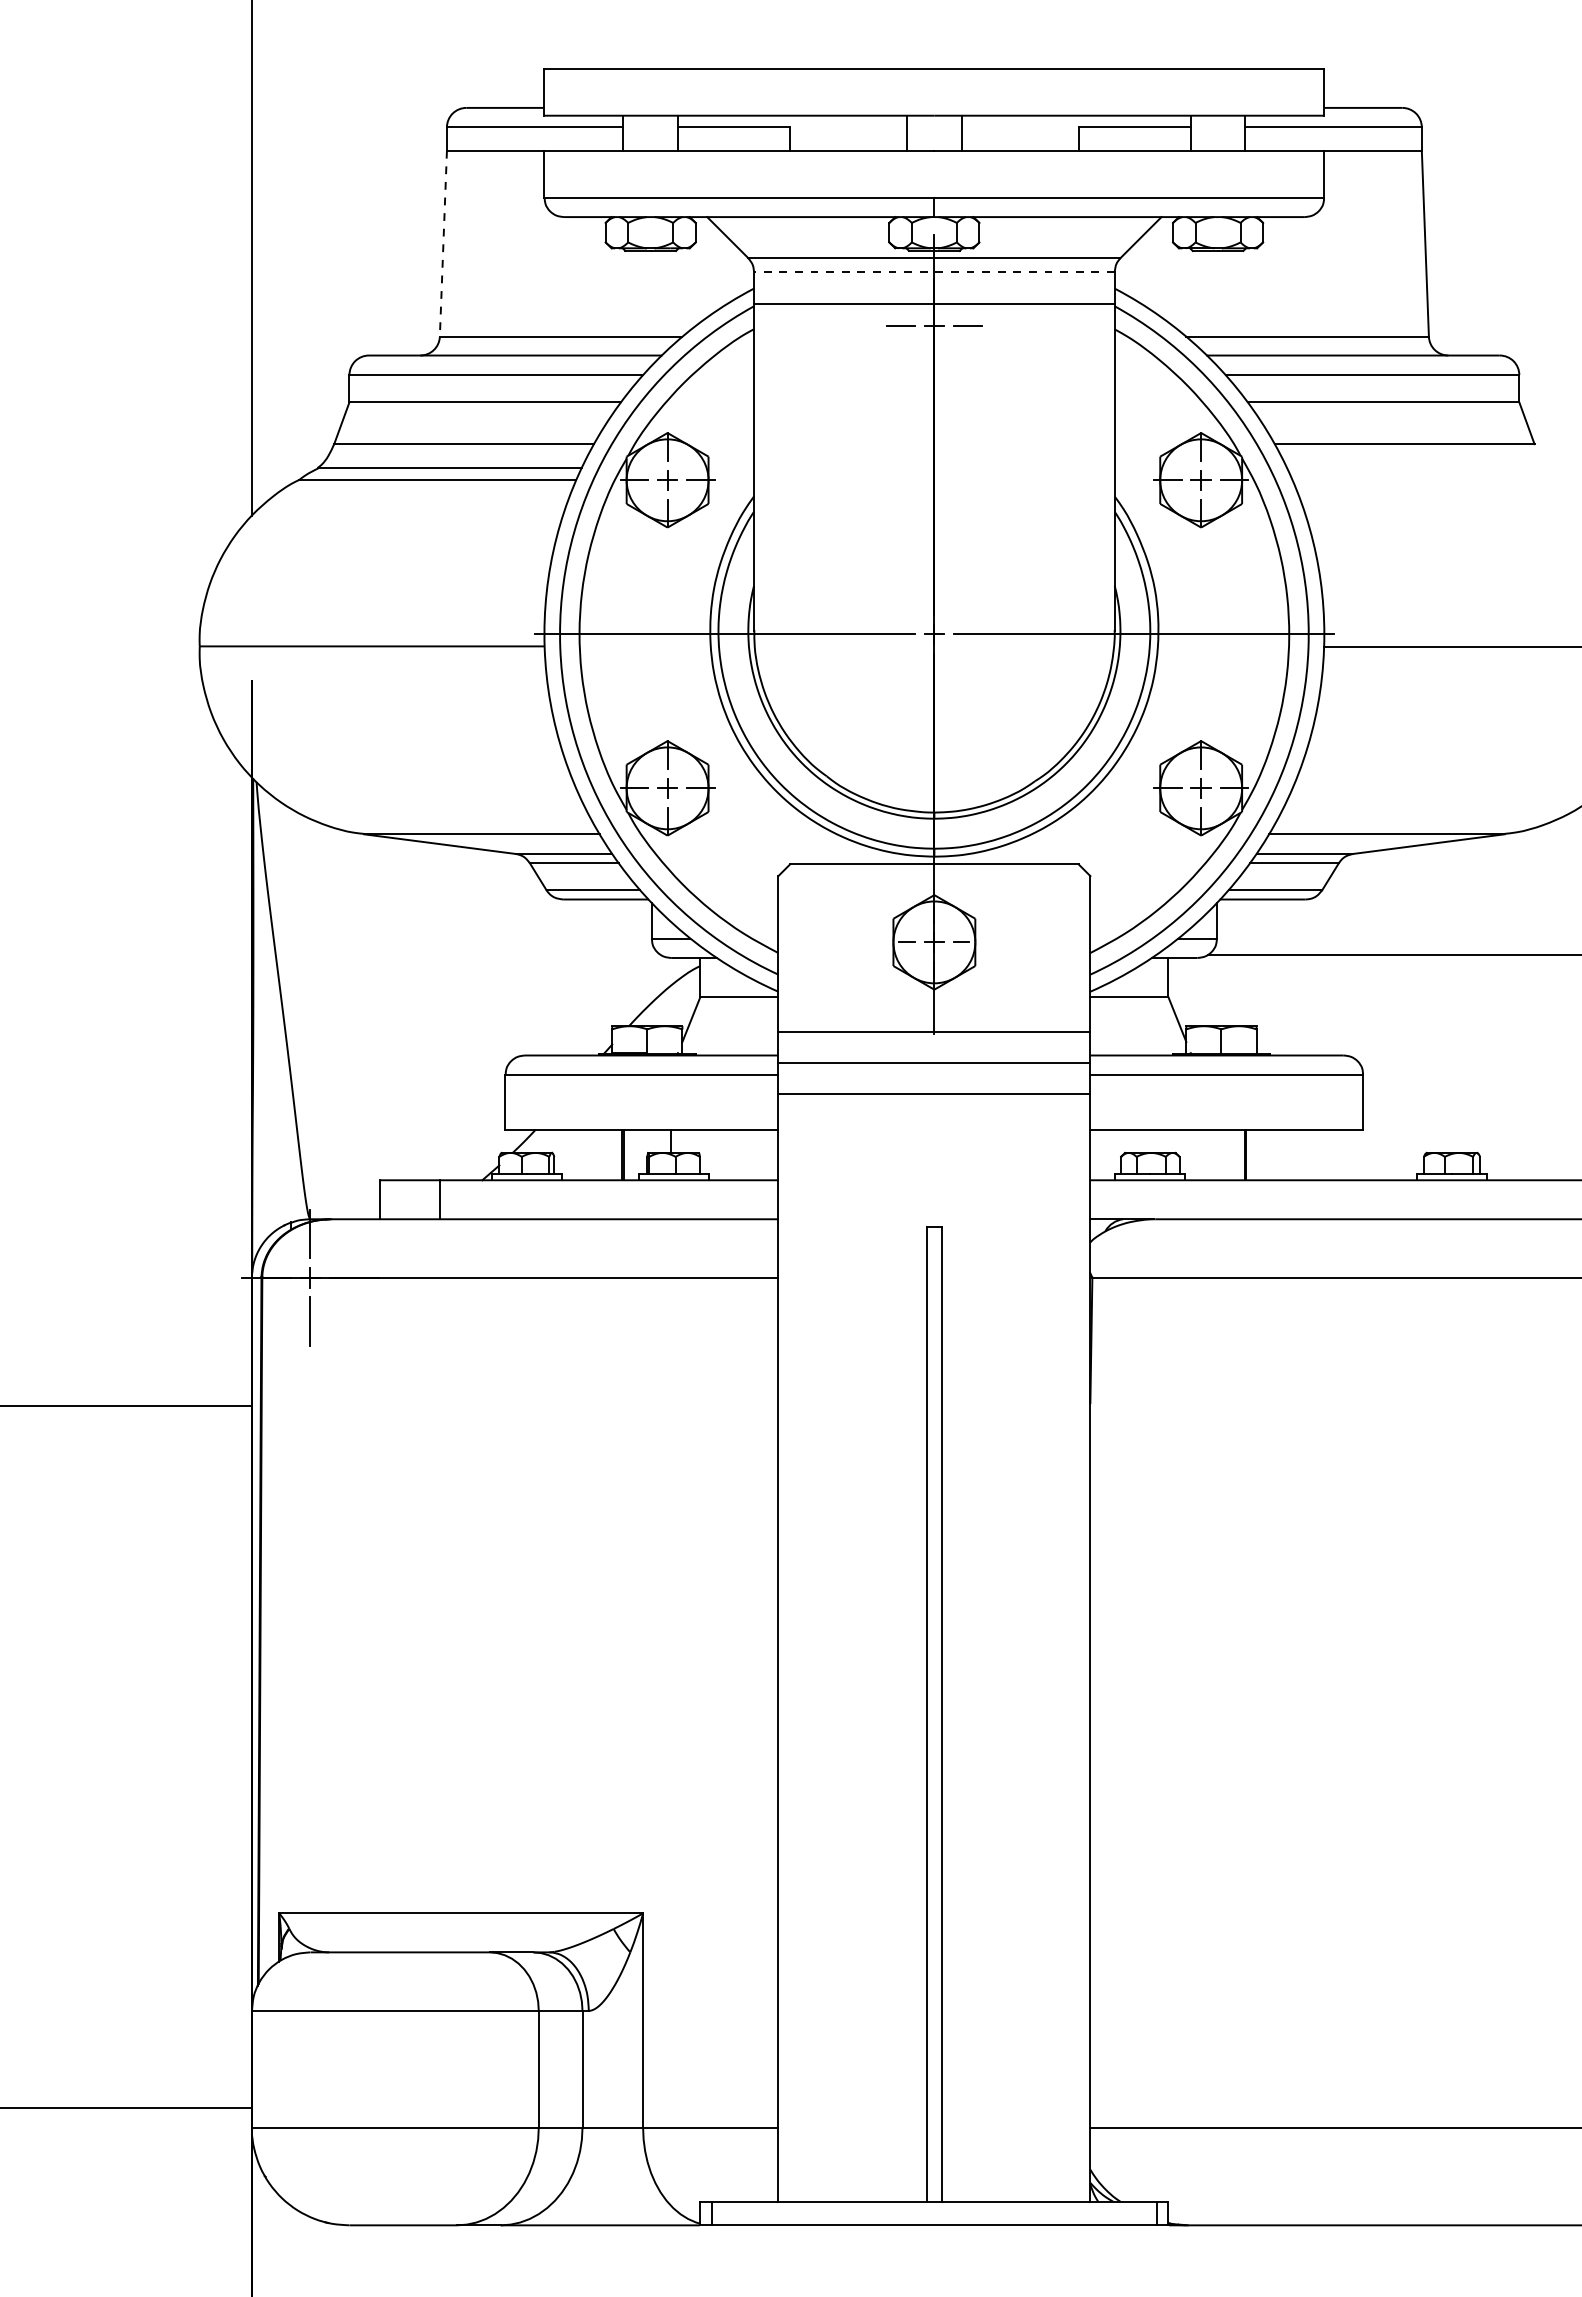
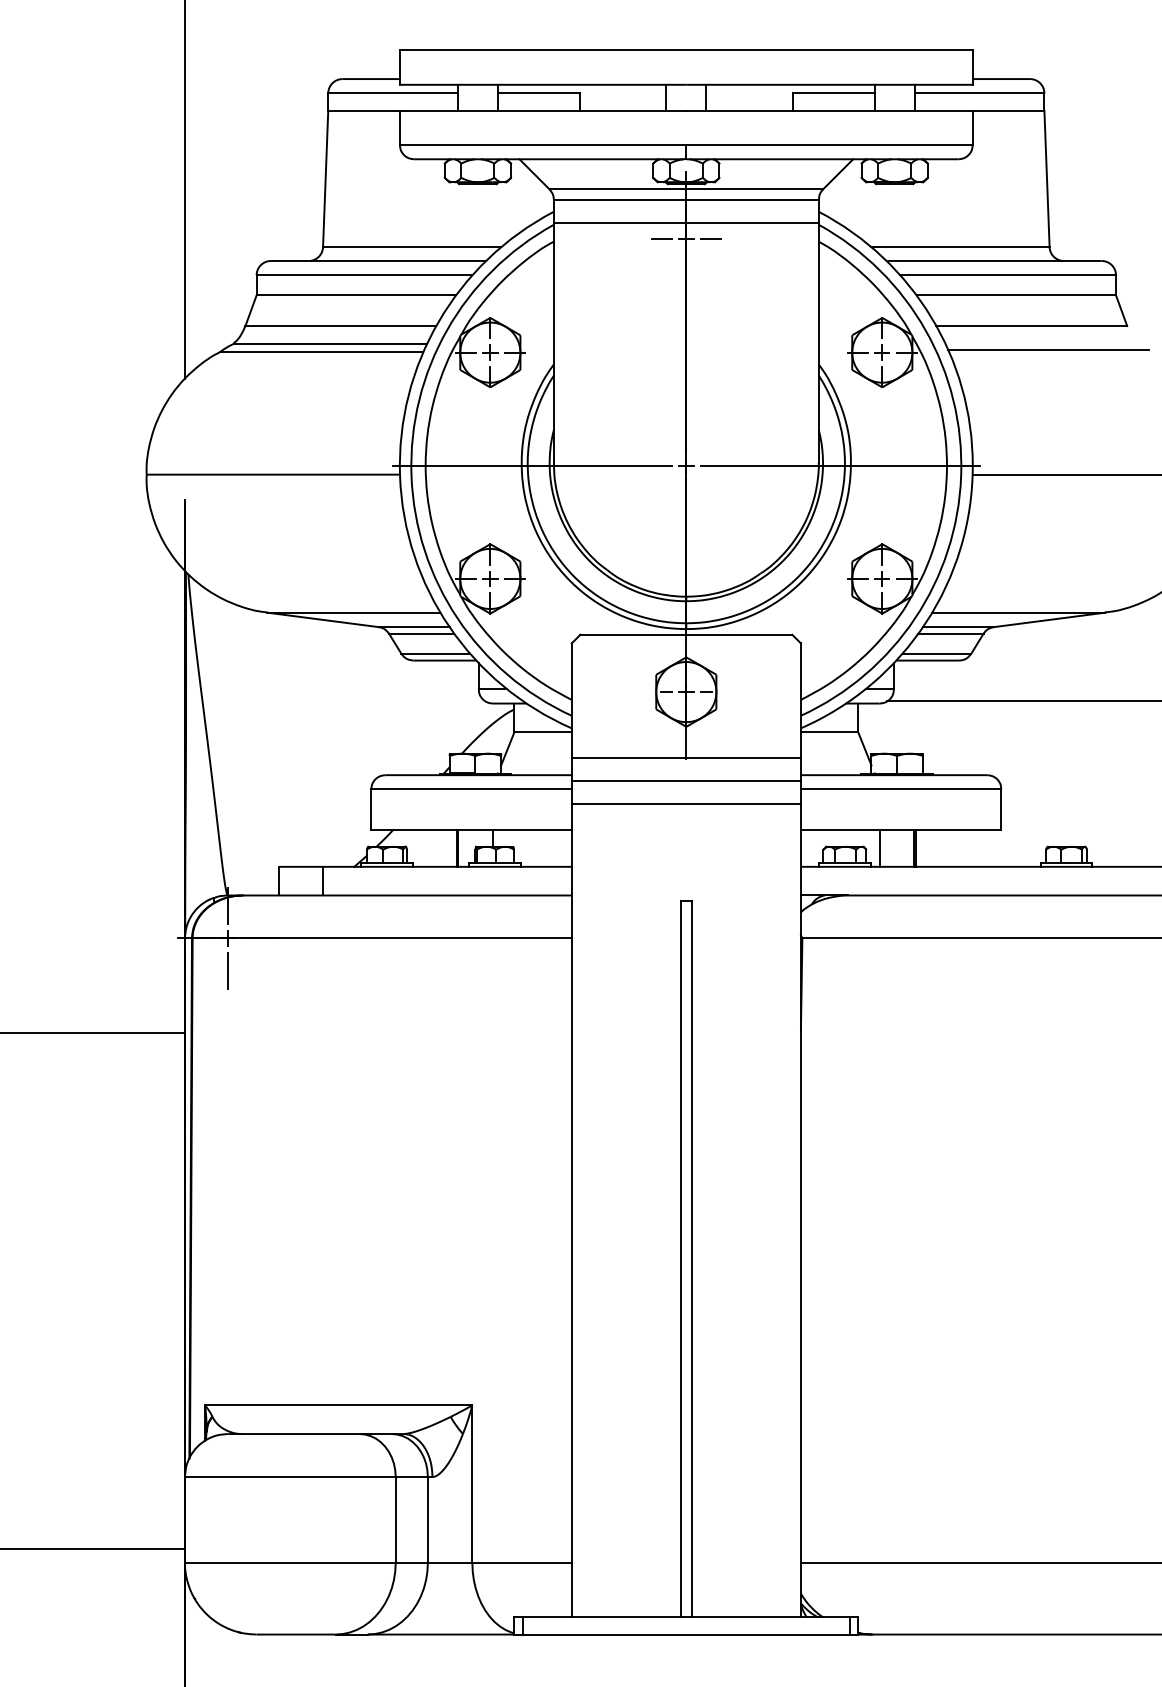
line: (443, 244) -> (325, 179), dashed -> solid
line: (933, 271) -> (685, 199), dashed -> solid
line: (1427, 476) -> (1048, 349), added
line: (1198, 1154) -> (880, 847), added

